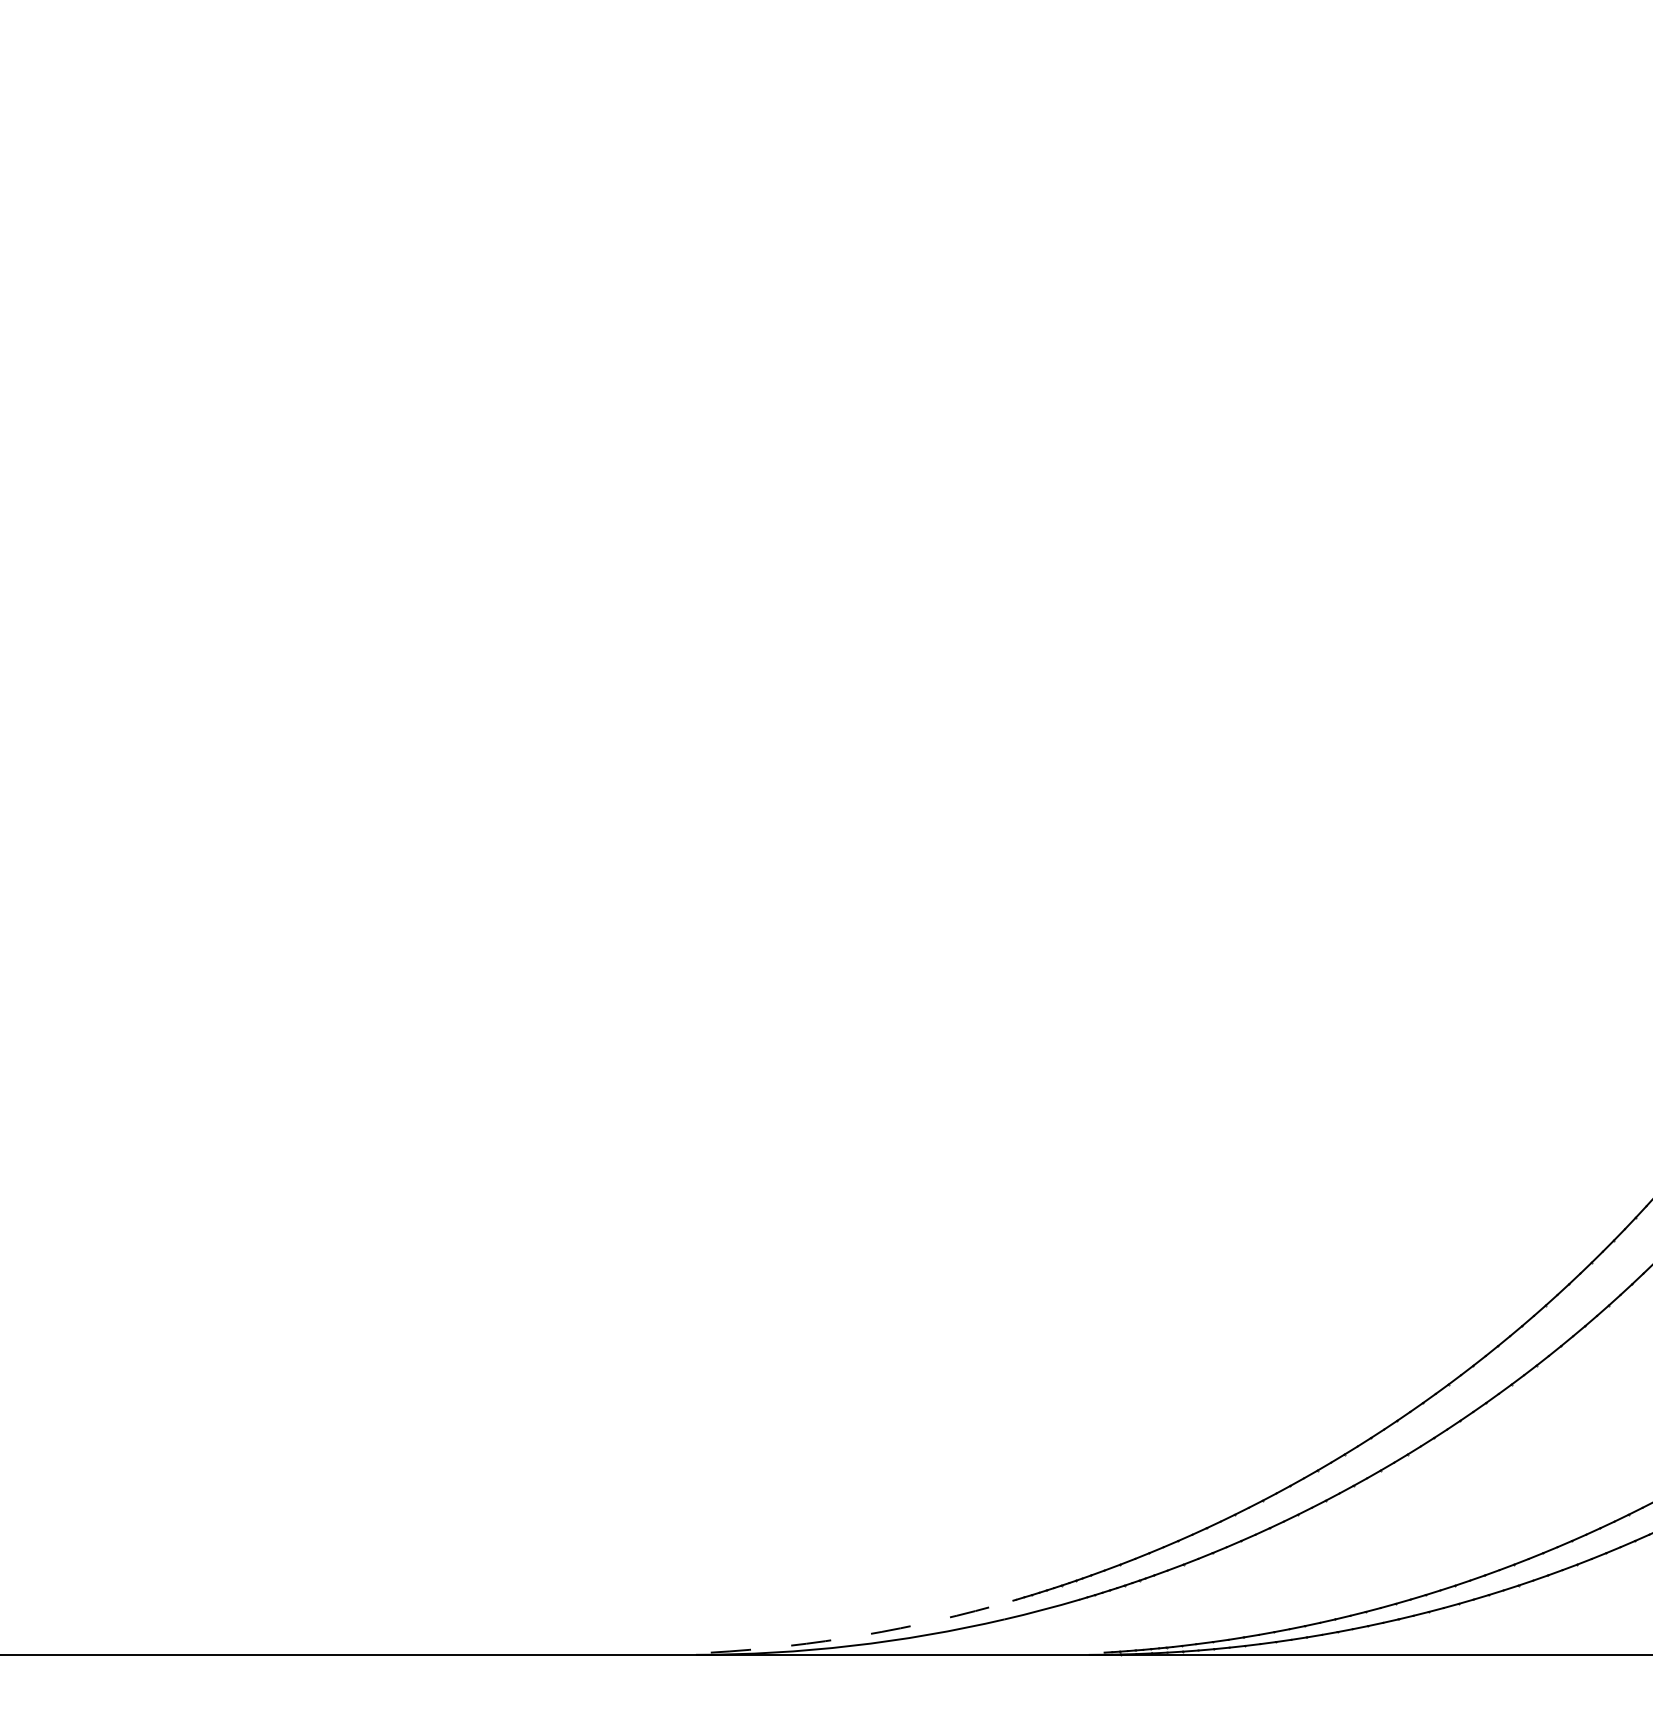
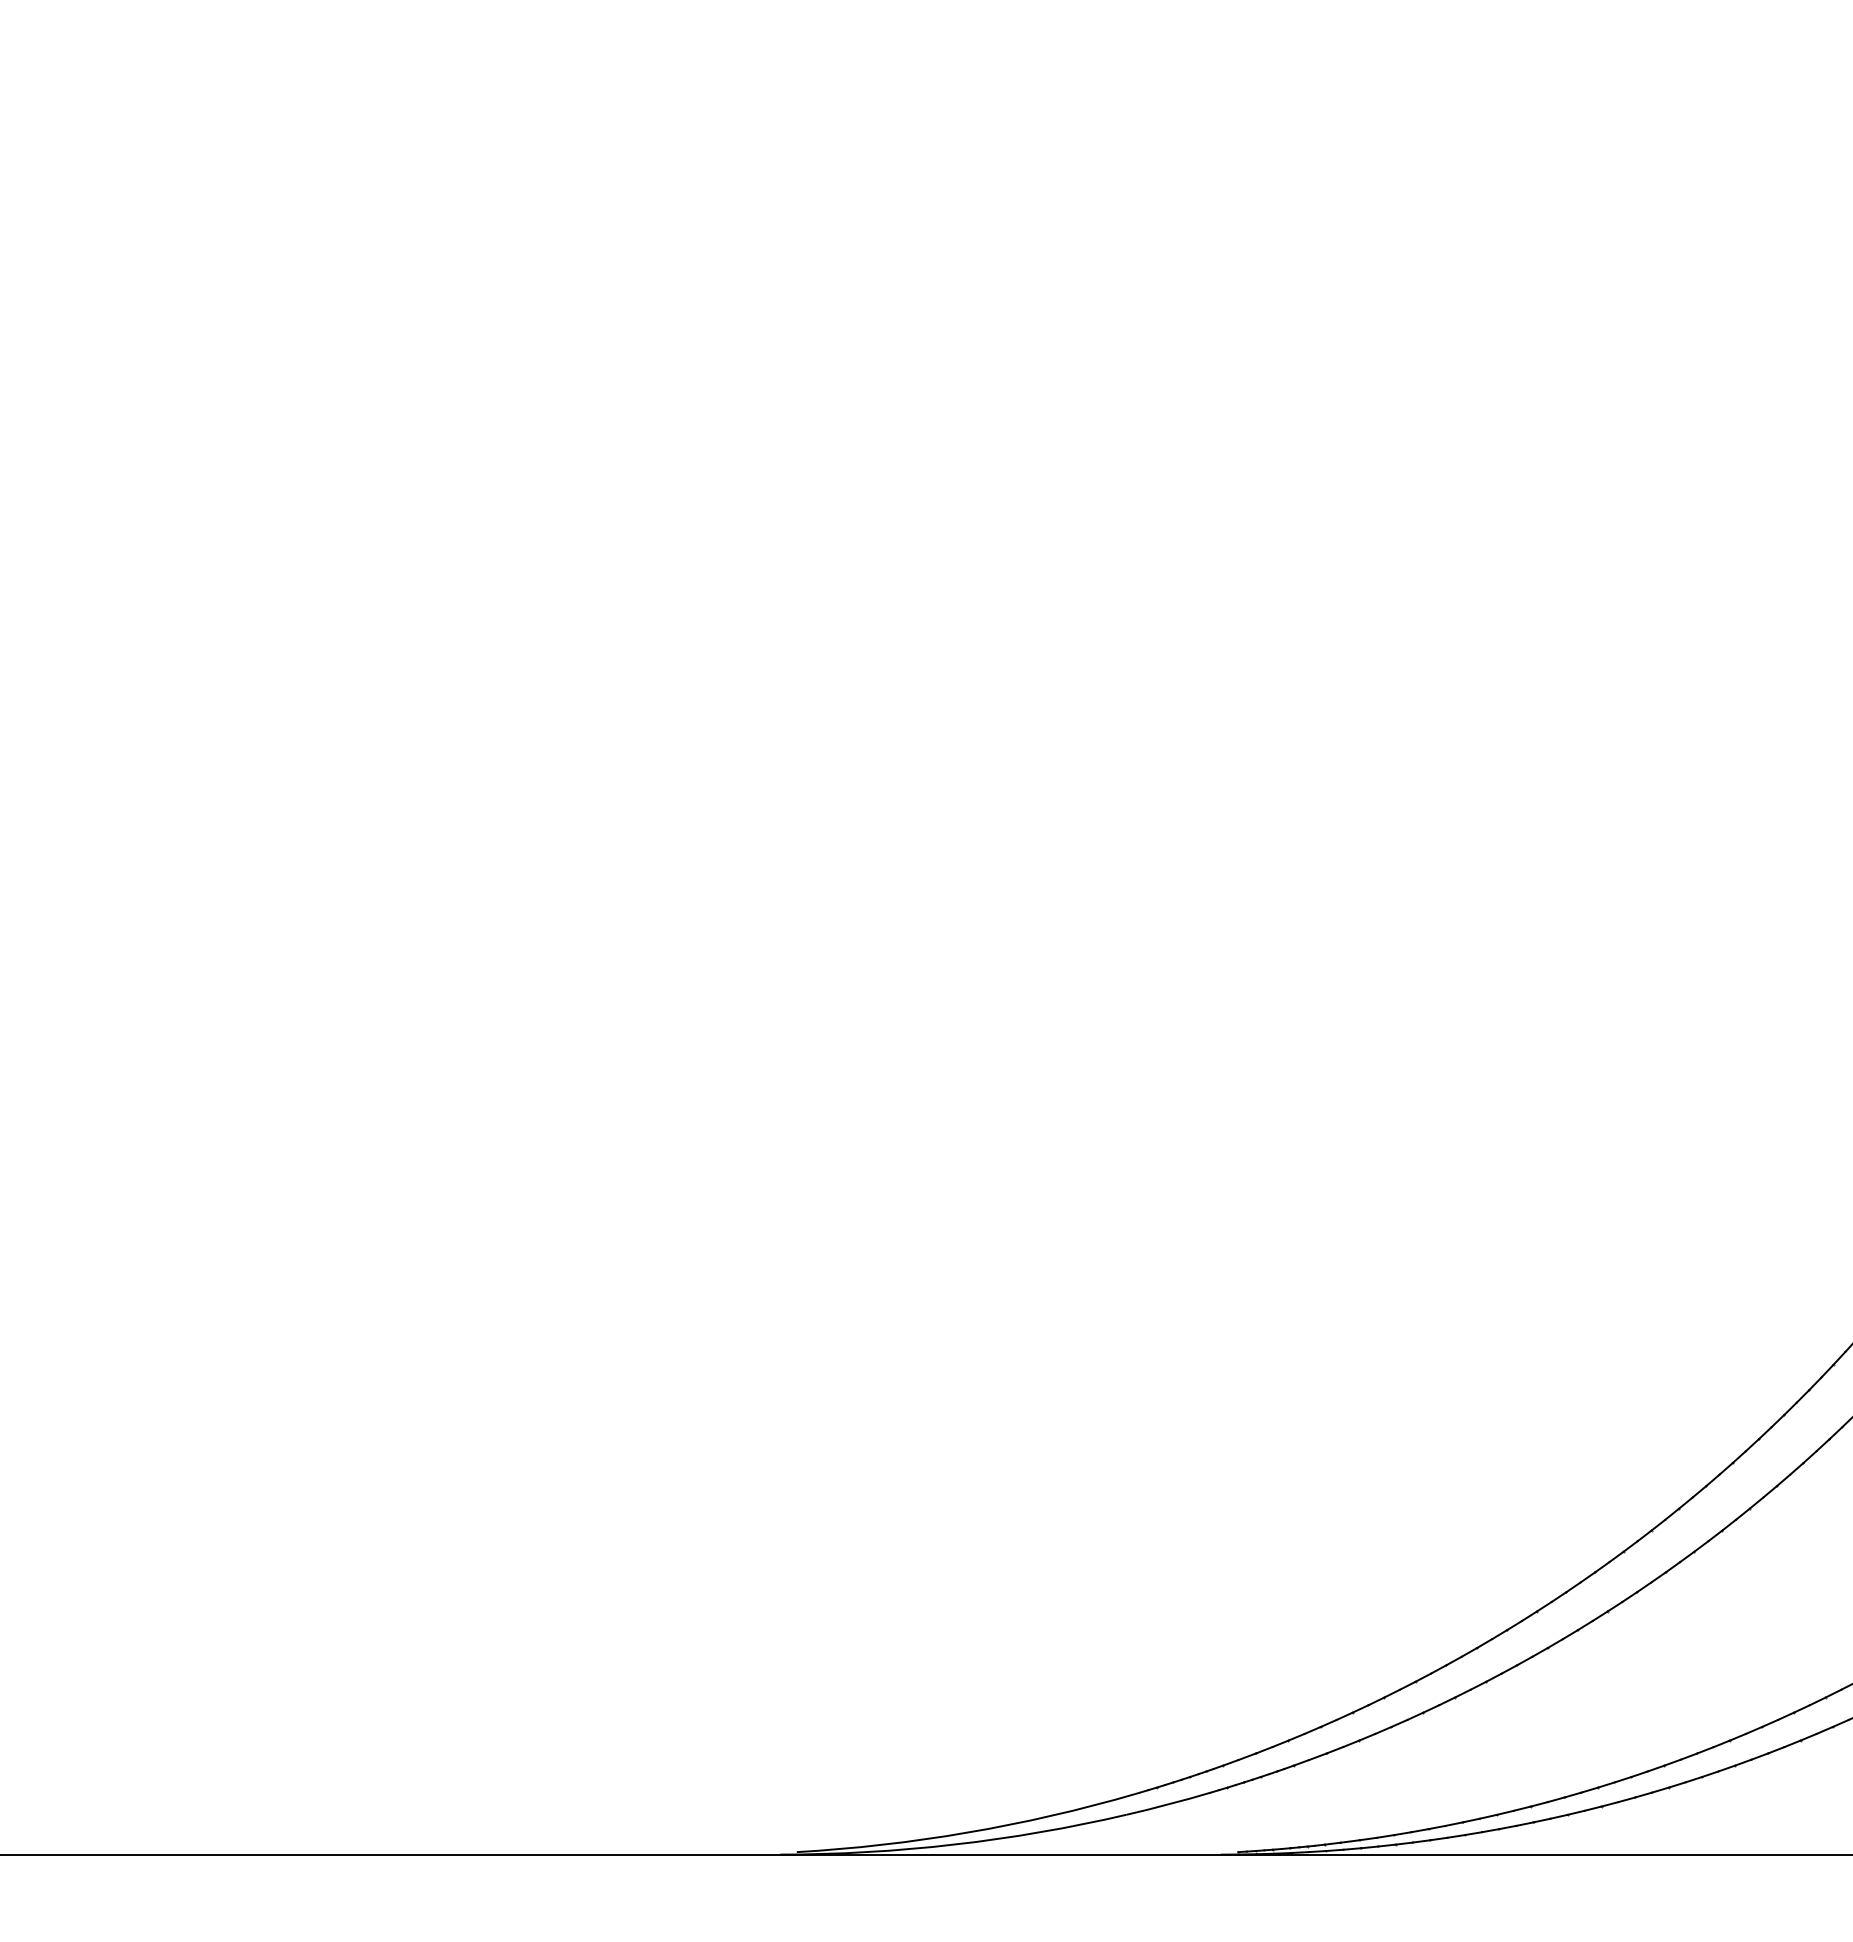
arc: (863, 1635) -> (967, 1832), dashed -> solid

